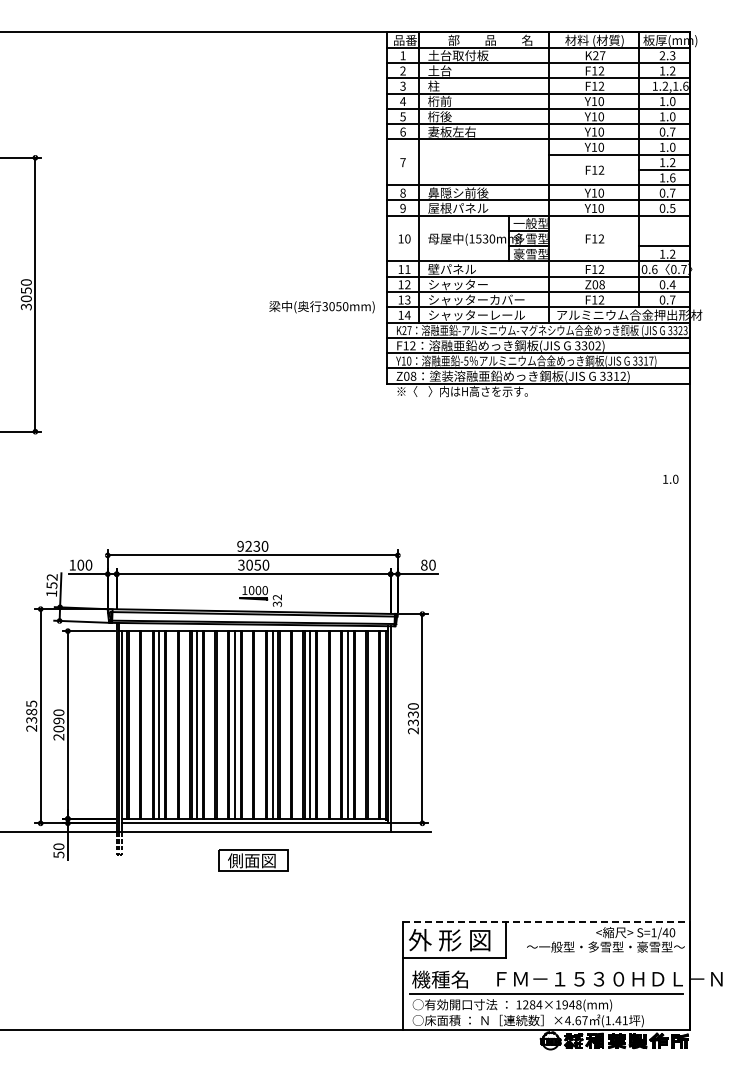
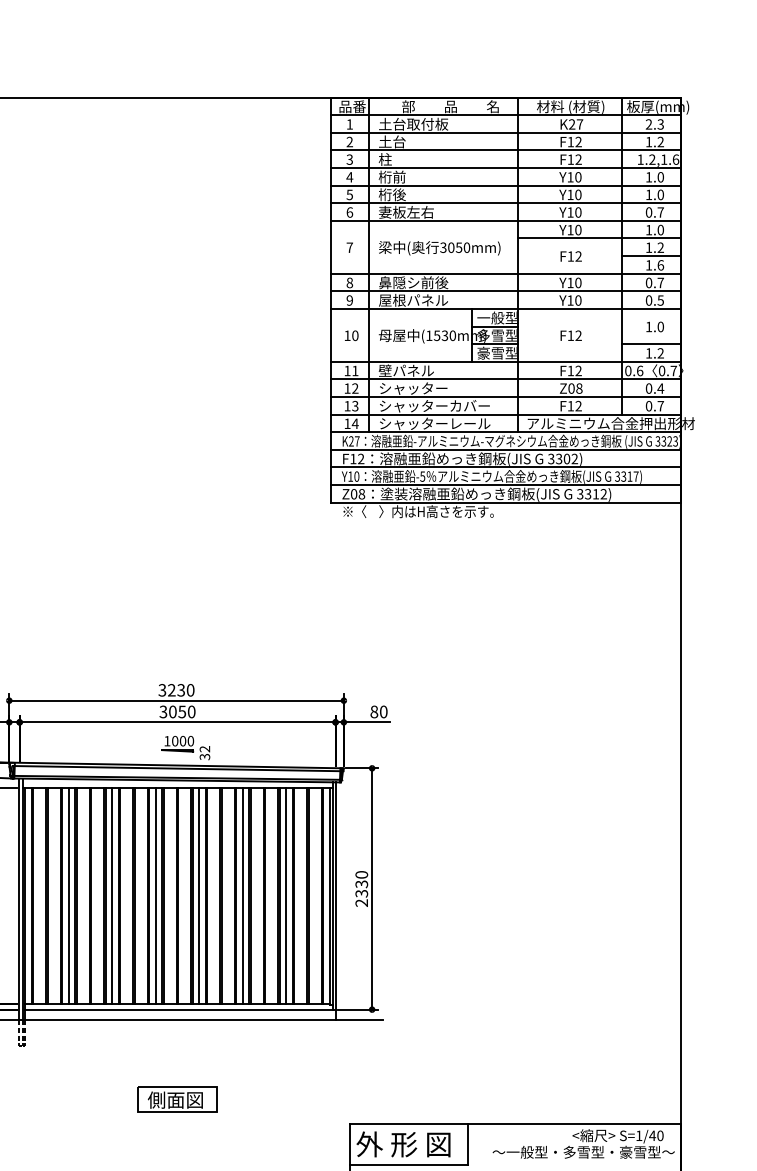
text: (321, 307) -> (439, 248), moved
text: (670, 478) -> (654, 325), moved
text: (240, 546) -> (162, 690), 9230 -> 3230
part: (253, 860) -> (177, 1099), moved
line: (546, 922) -> (515, 1124), dashed -> solid

